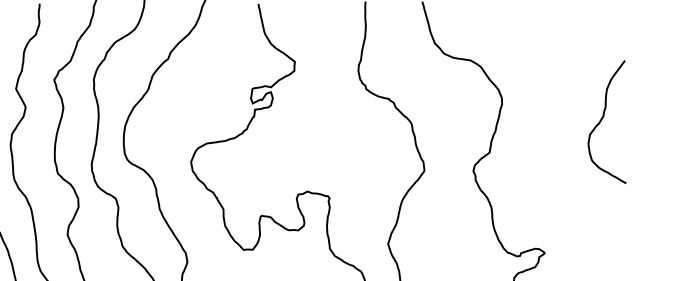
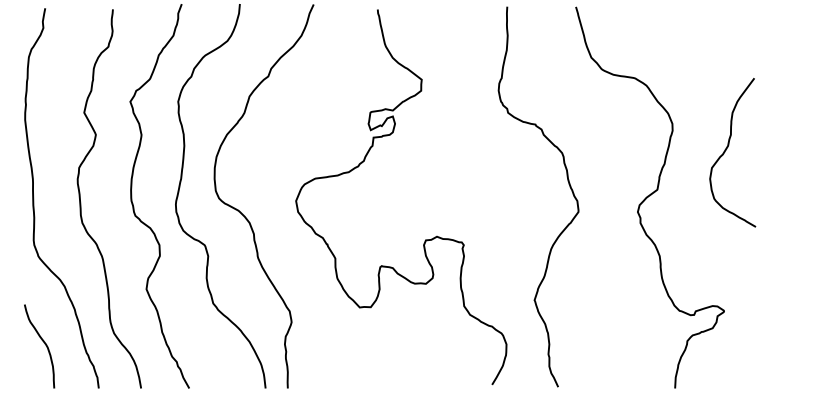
curve: (601, 120) -> (726, 150), moved

